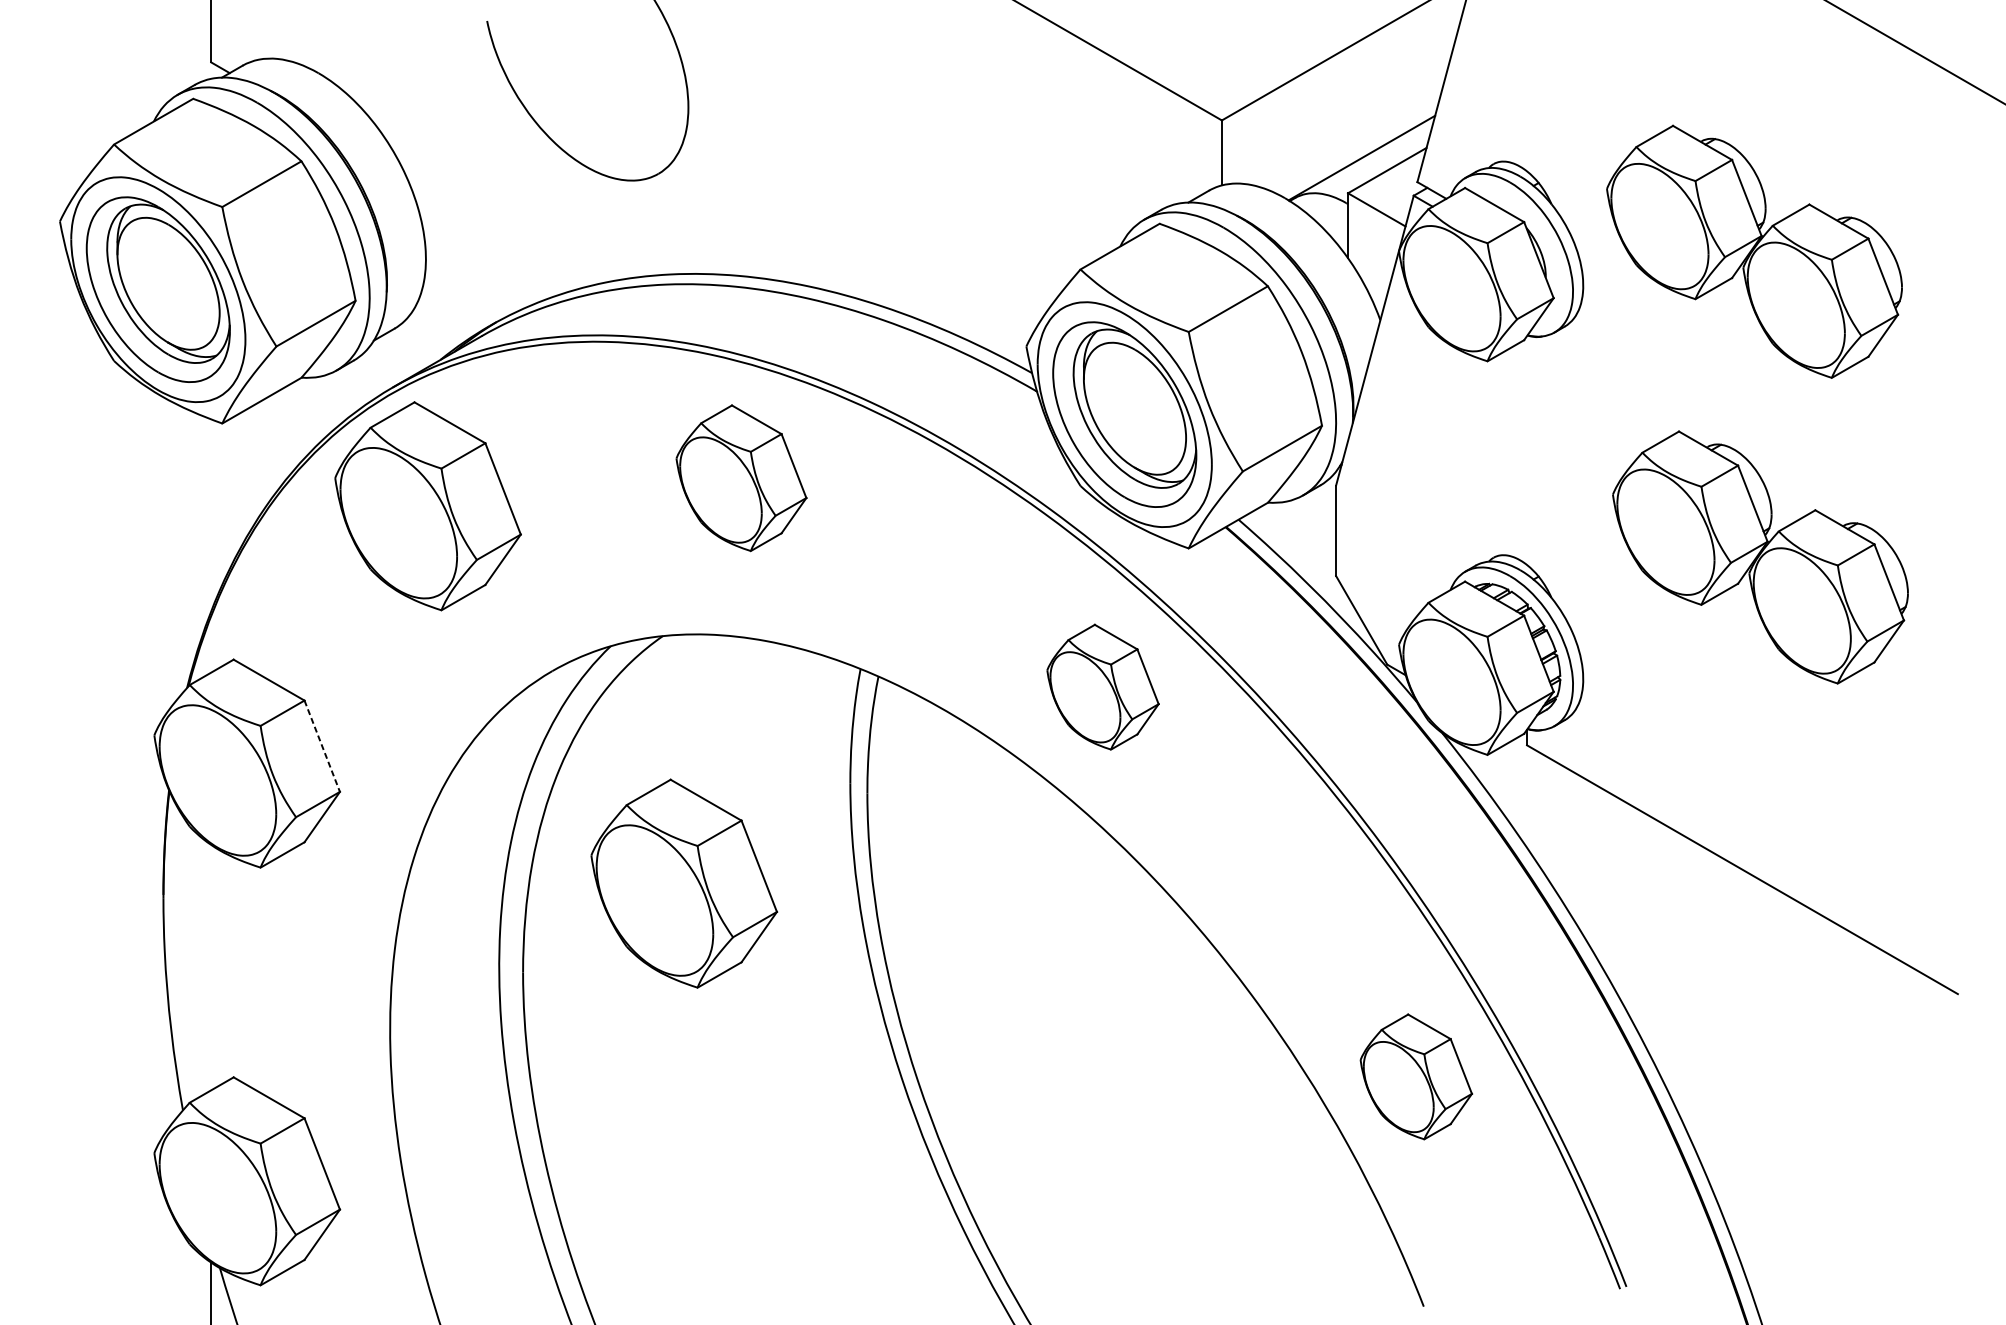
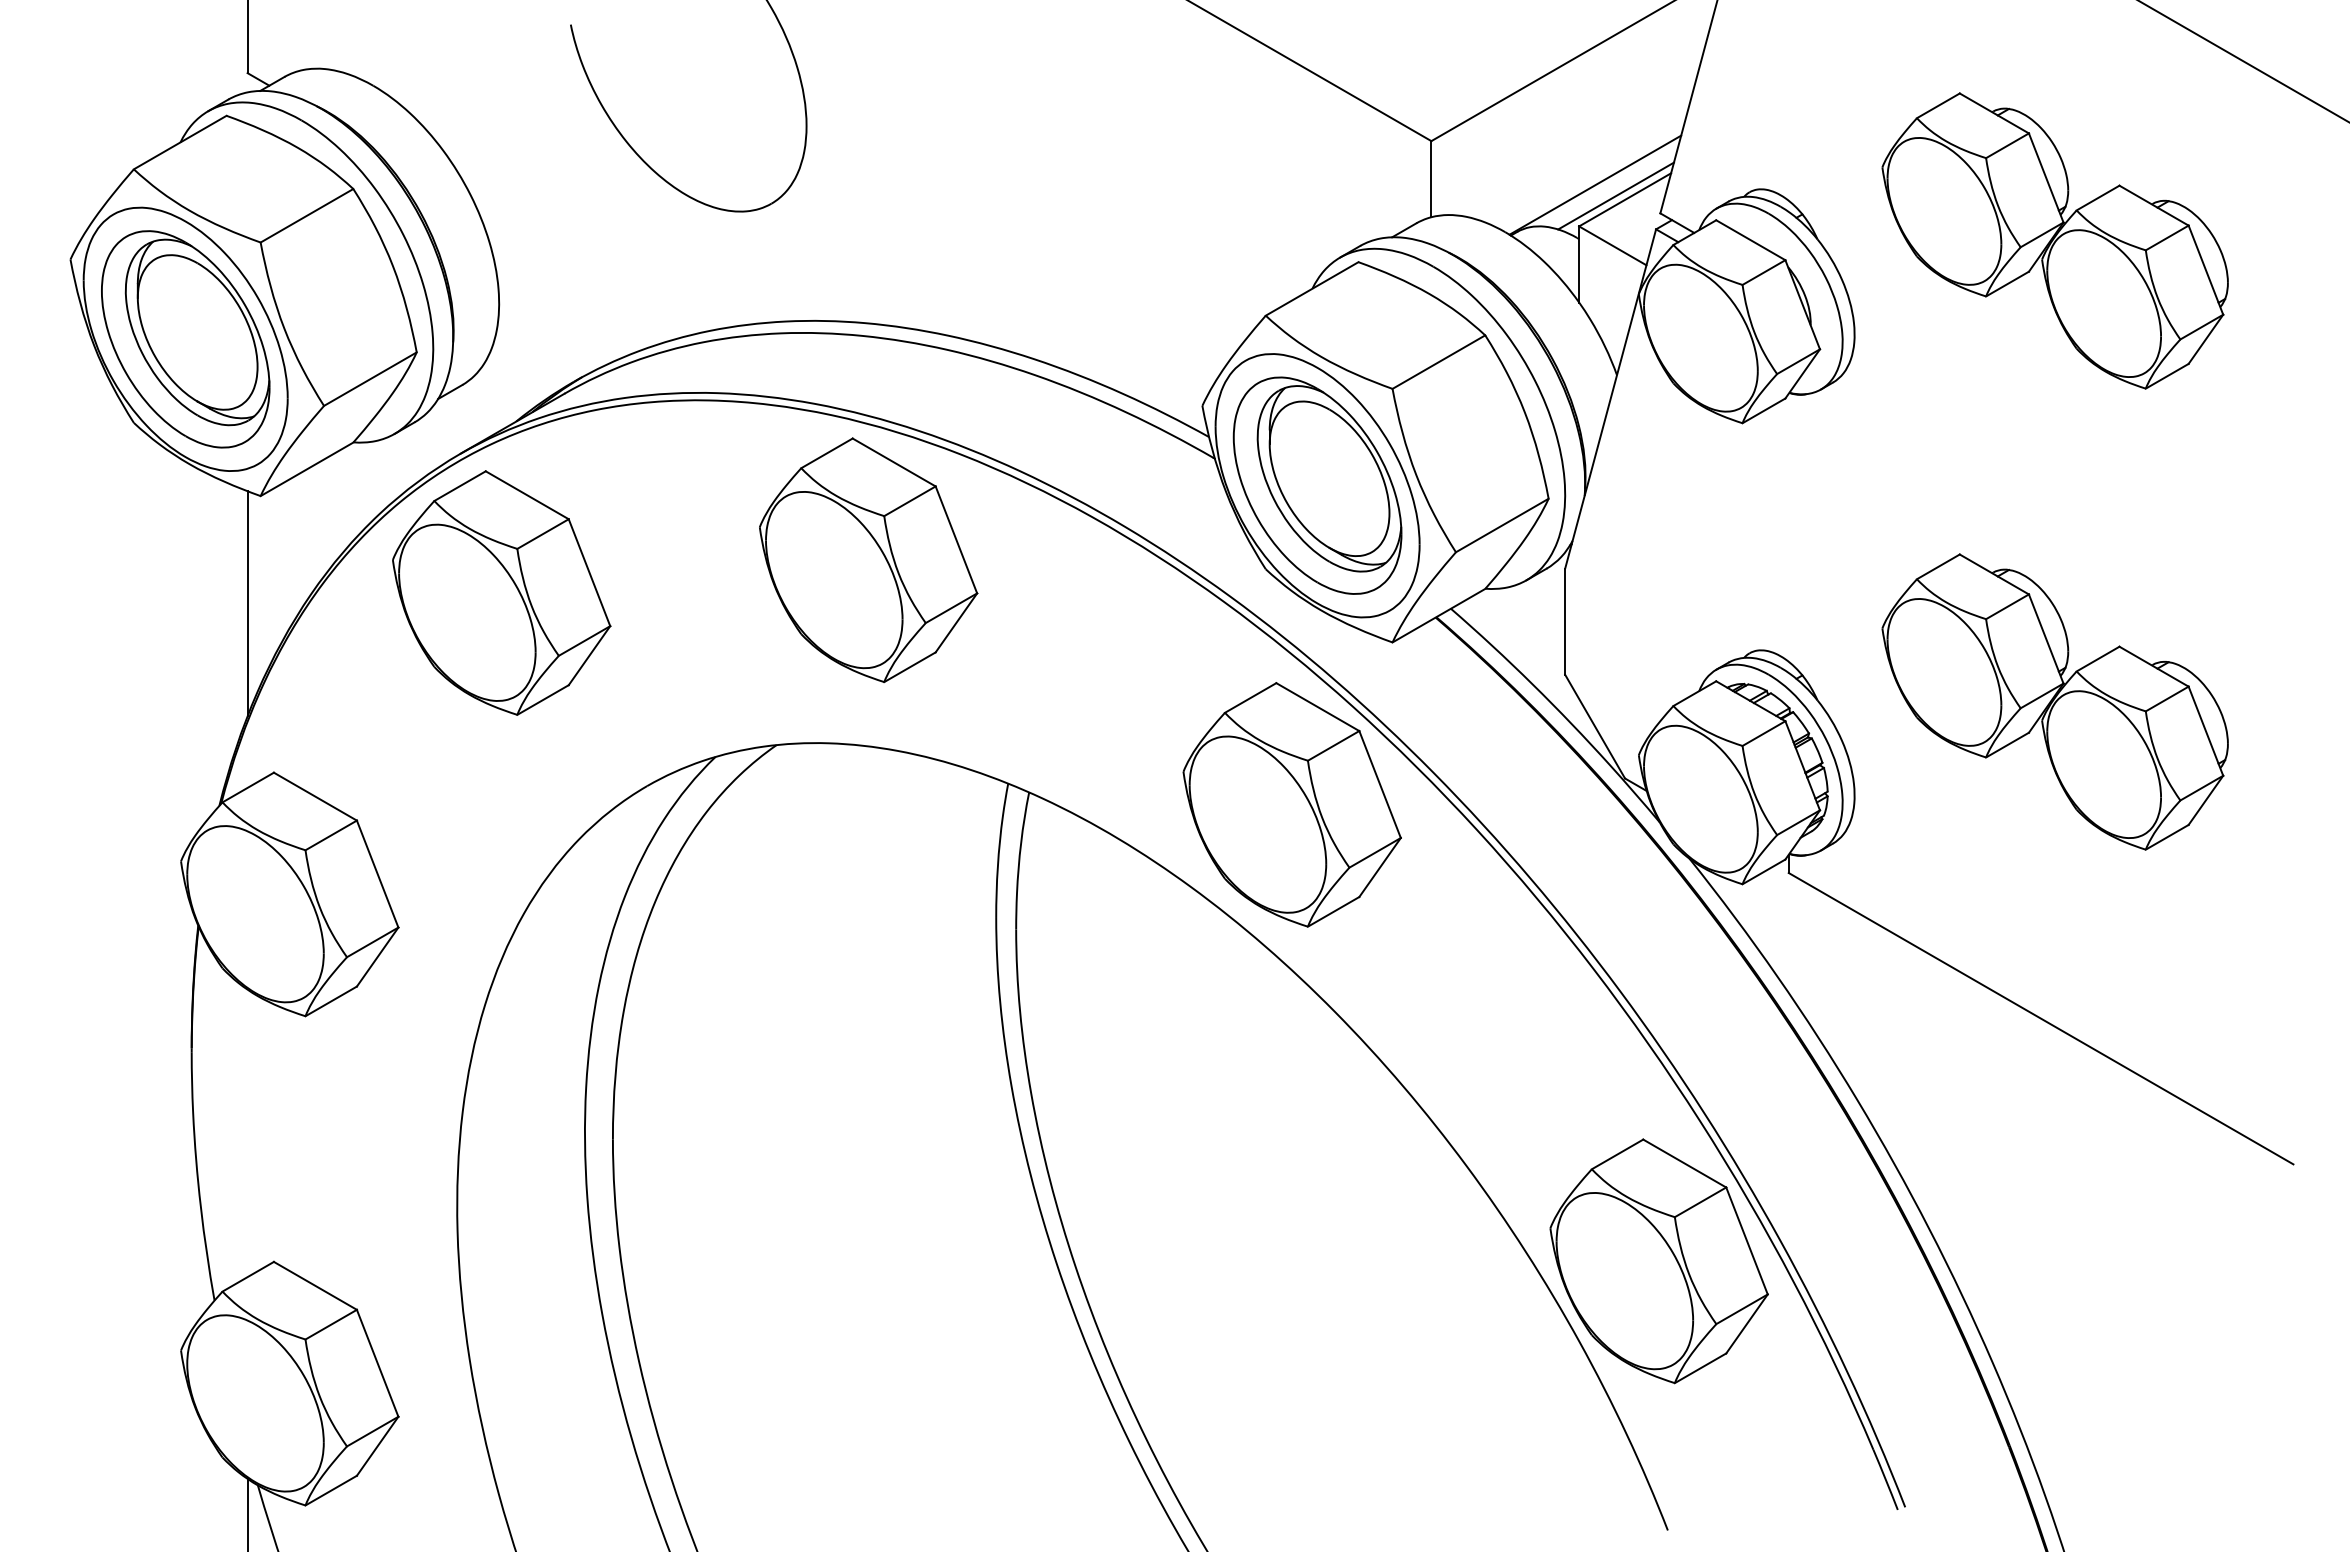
line: (1379, 166) -> (1615, 195), added
part: (1753, 251) -> (2054, 240), moved
part: (741, 477) -> (868, 559), size x1.43
line: (211, 515) -> (247, 603), added
part: (1759, 557) -> (2054, 701), moved
part: (1102, 686) -> (1291, 804), size x1.67
line: (322, 746) -> (377, 874), dashed -> solid
part: (684, 883) -> (801, 1034), removed
part: (1415, 1077) -> (1658, 1261), size x1.67

